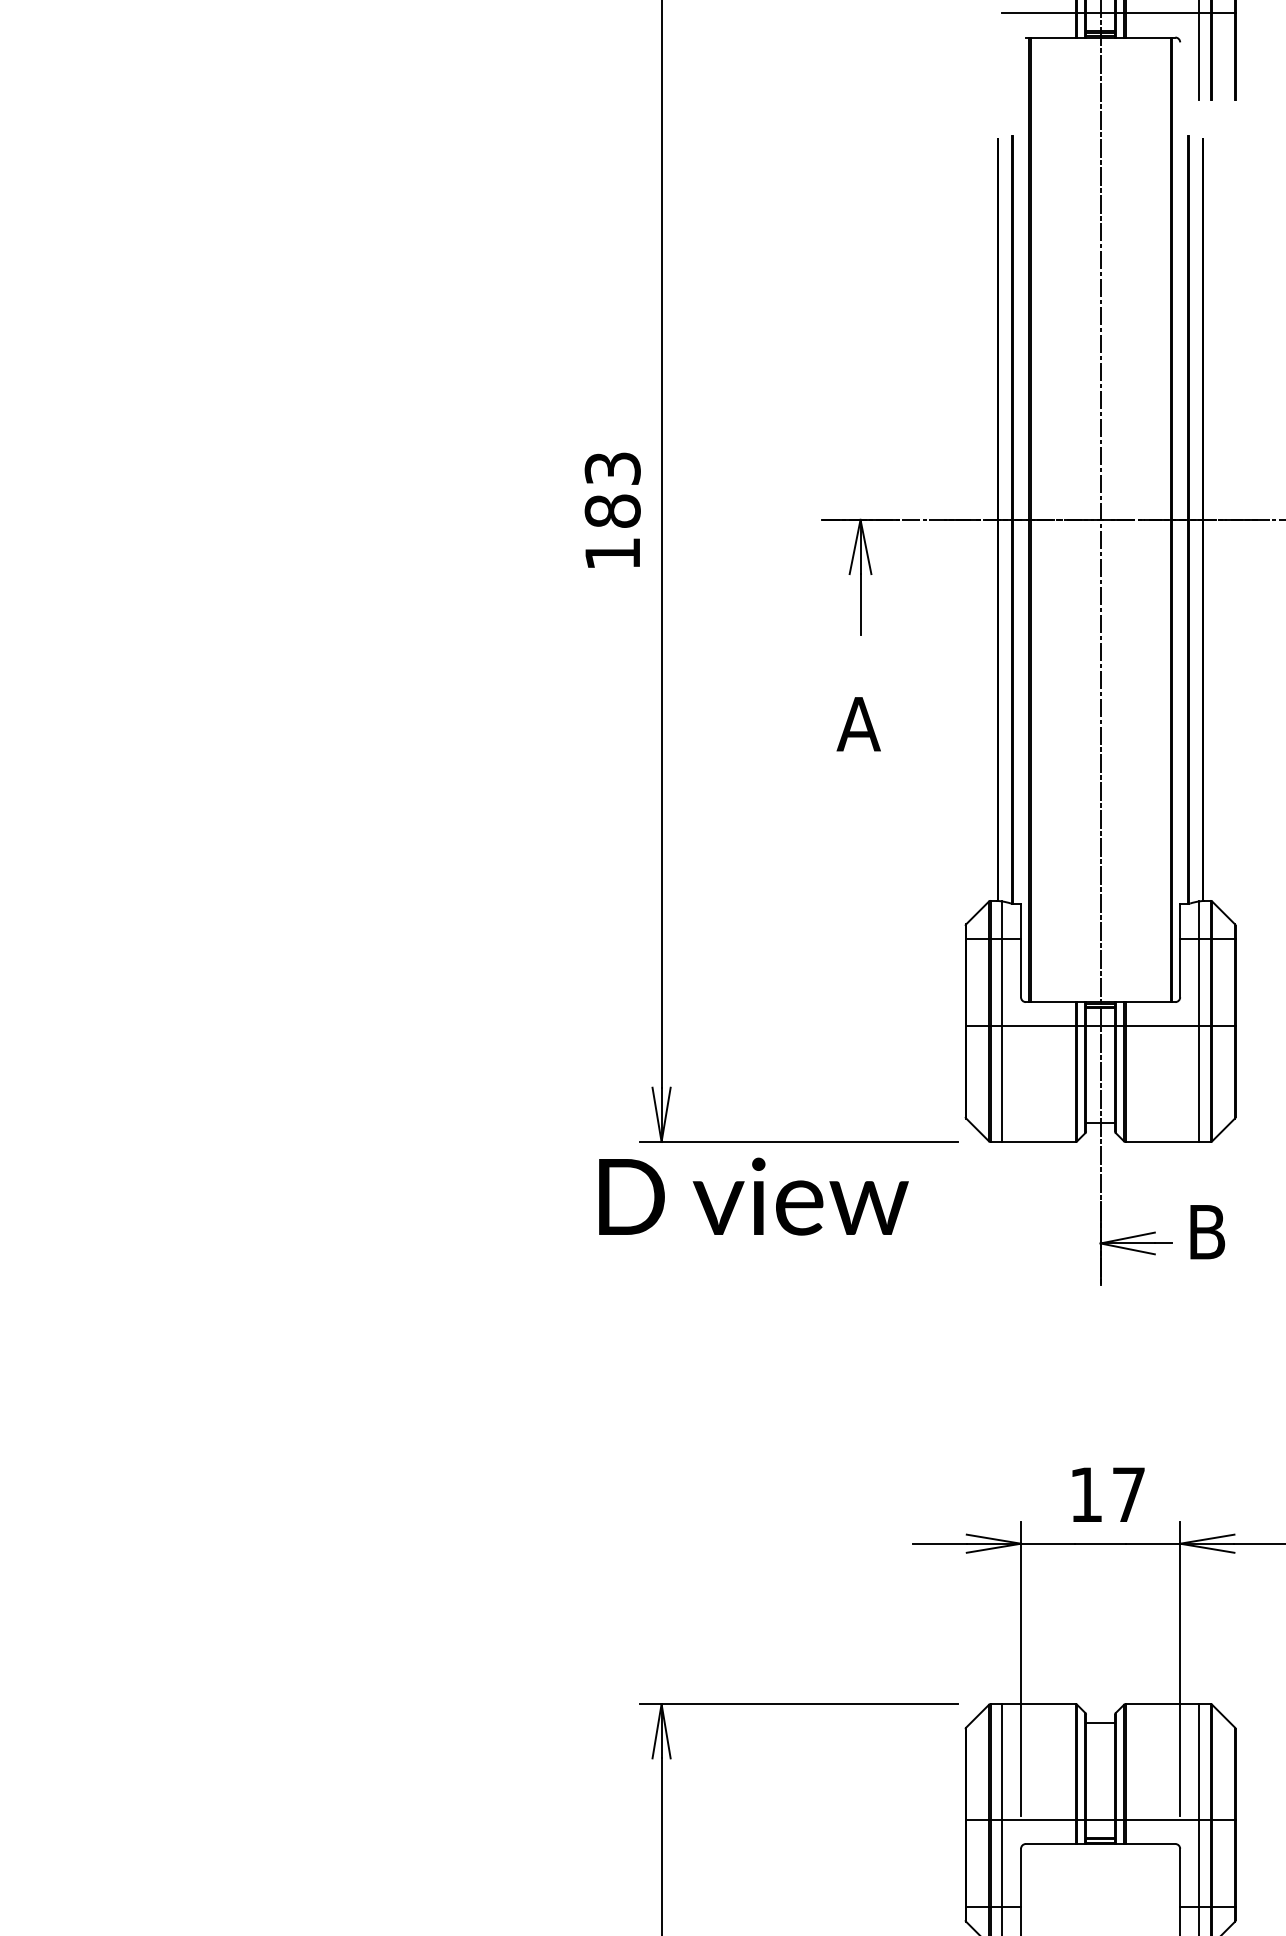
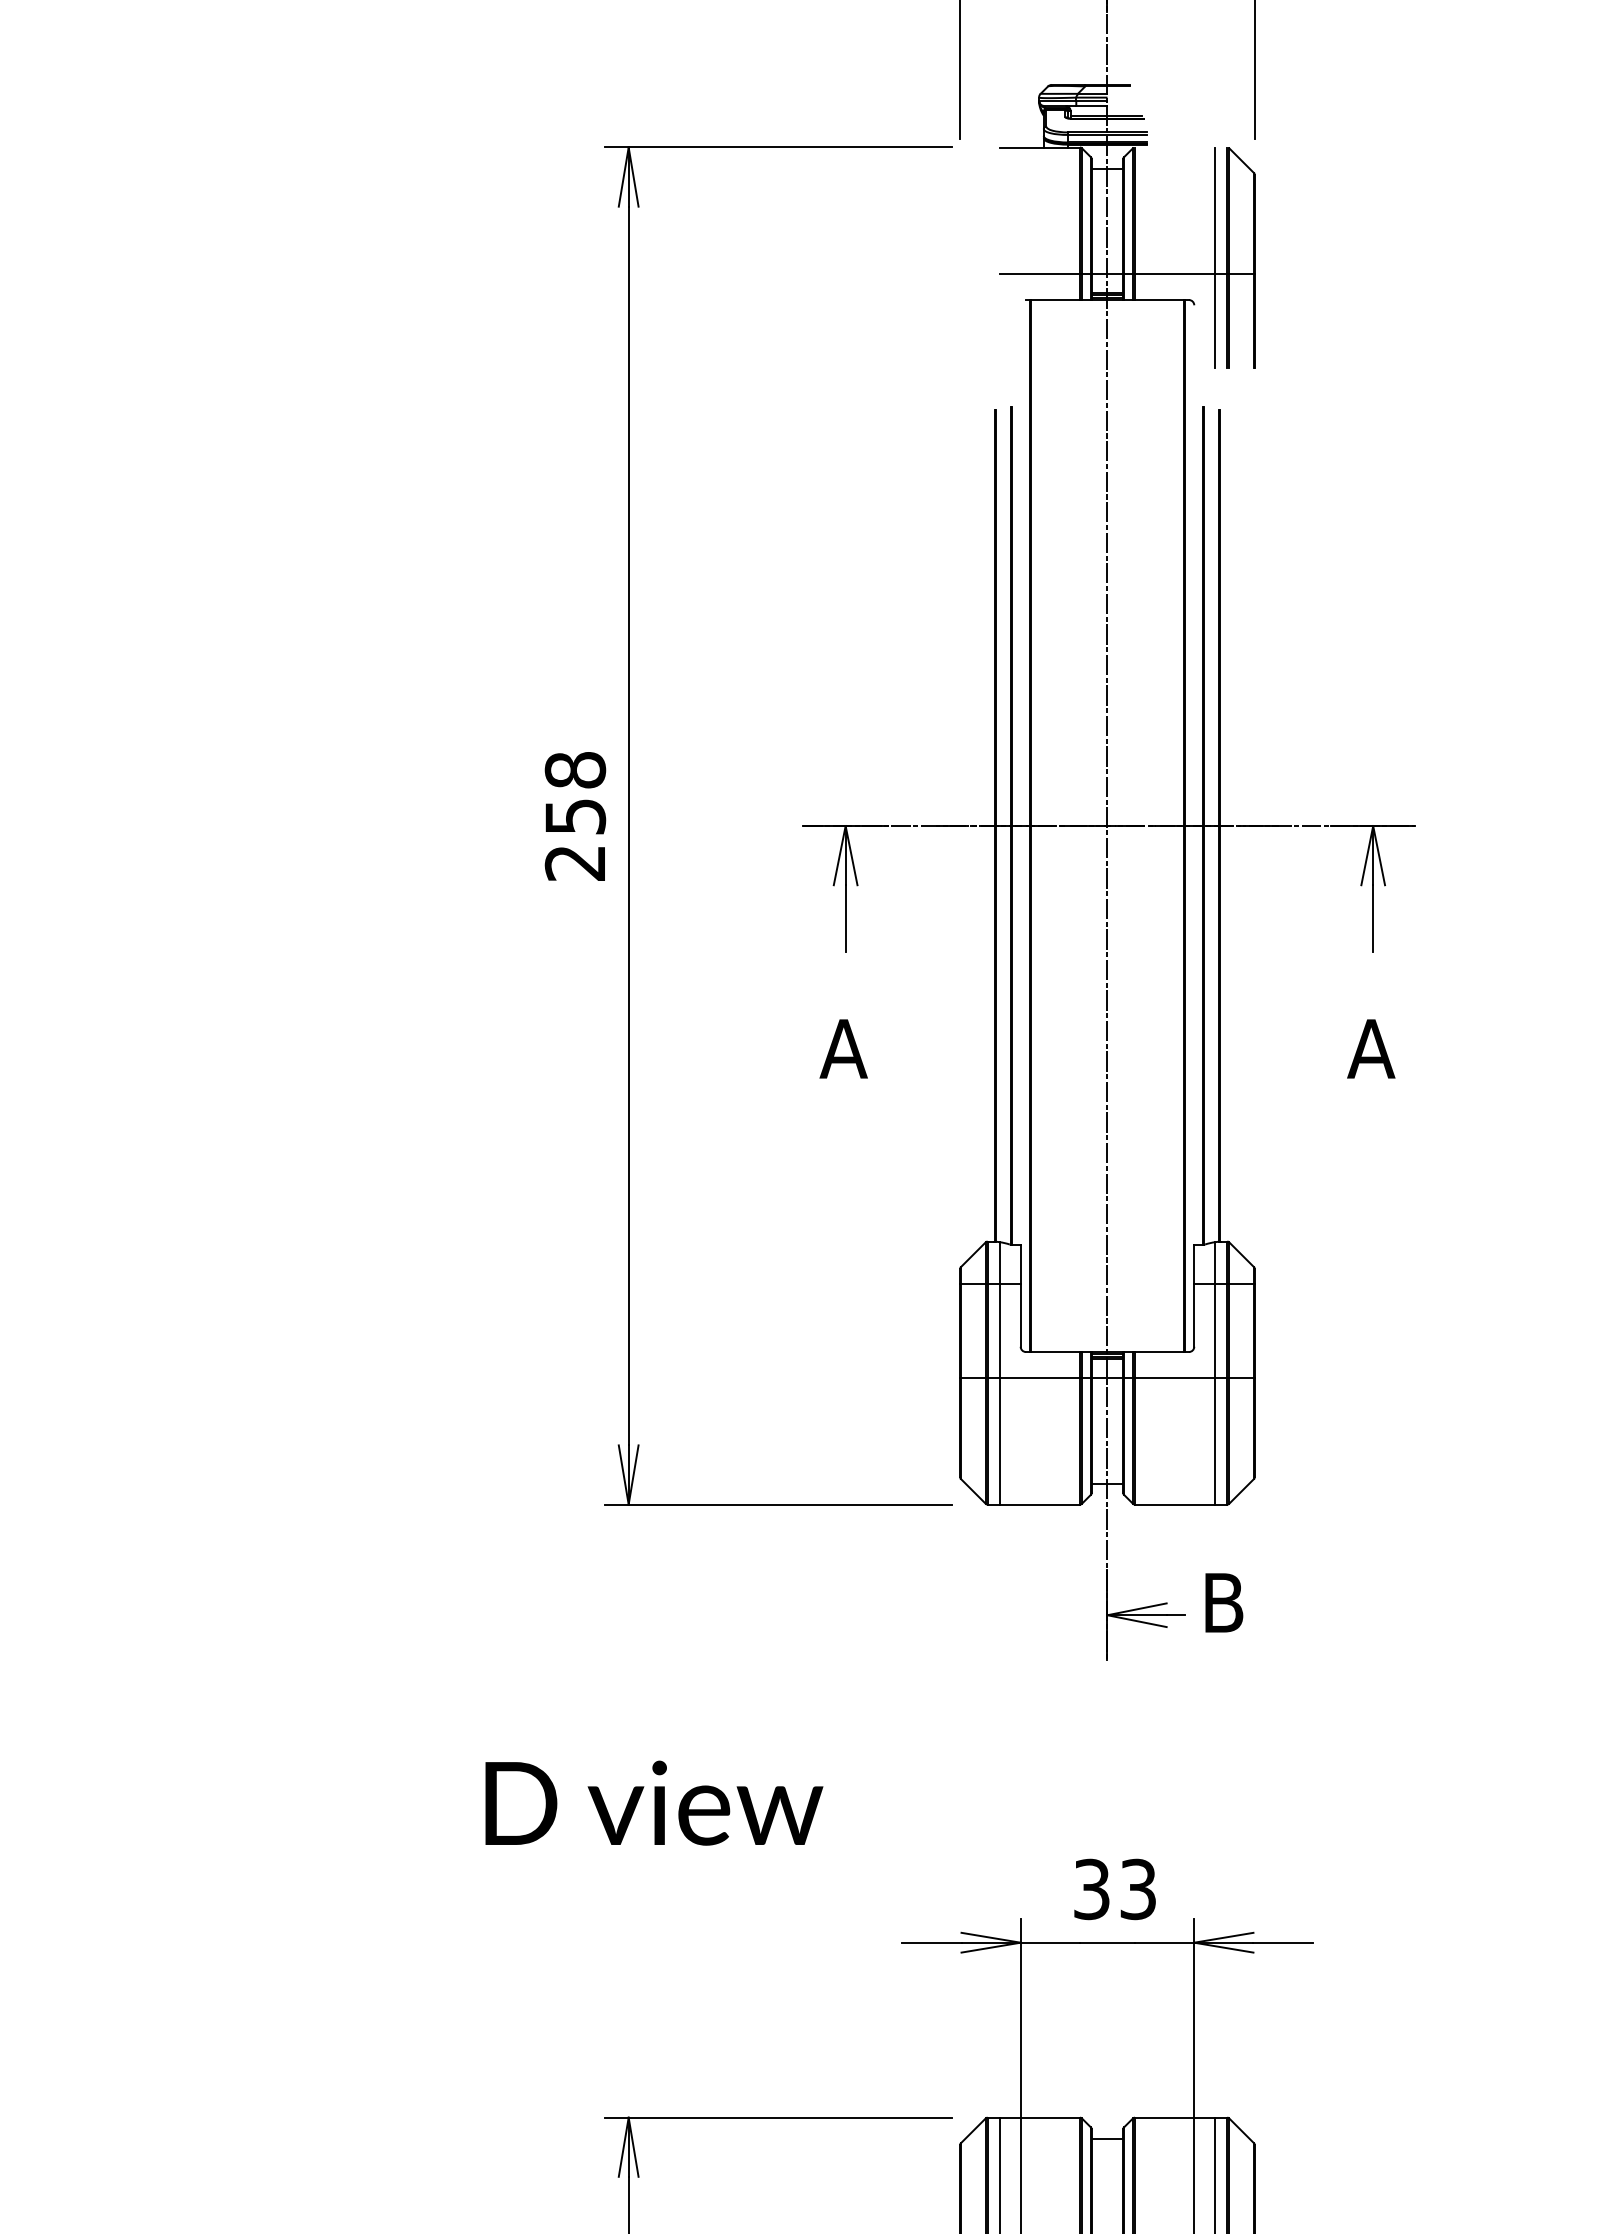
text: (612, 511) -> (575, 816), 183 -> 258
text: (754, 1196) -> (654, 1802), moved
text: (1107, 1494) -> (1114, 1889), 17 -> 33

